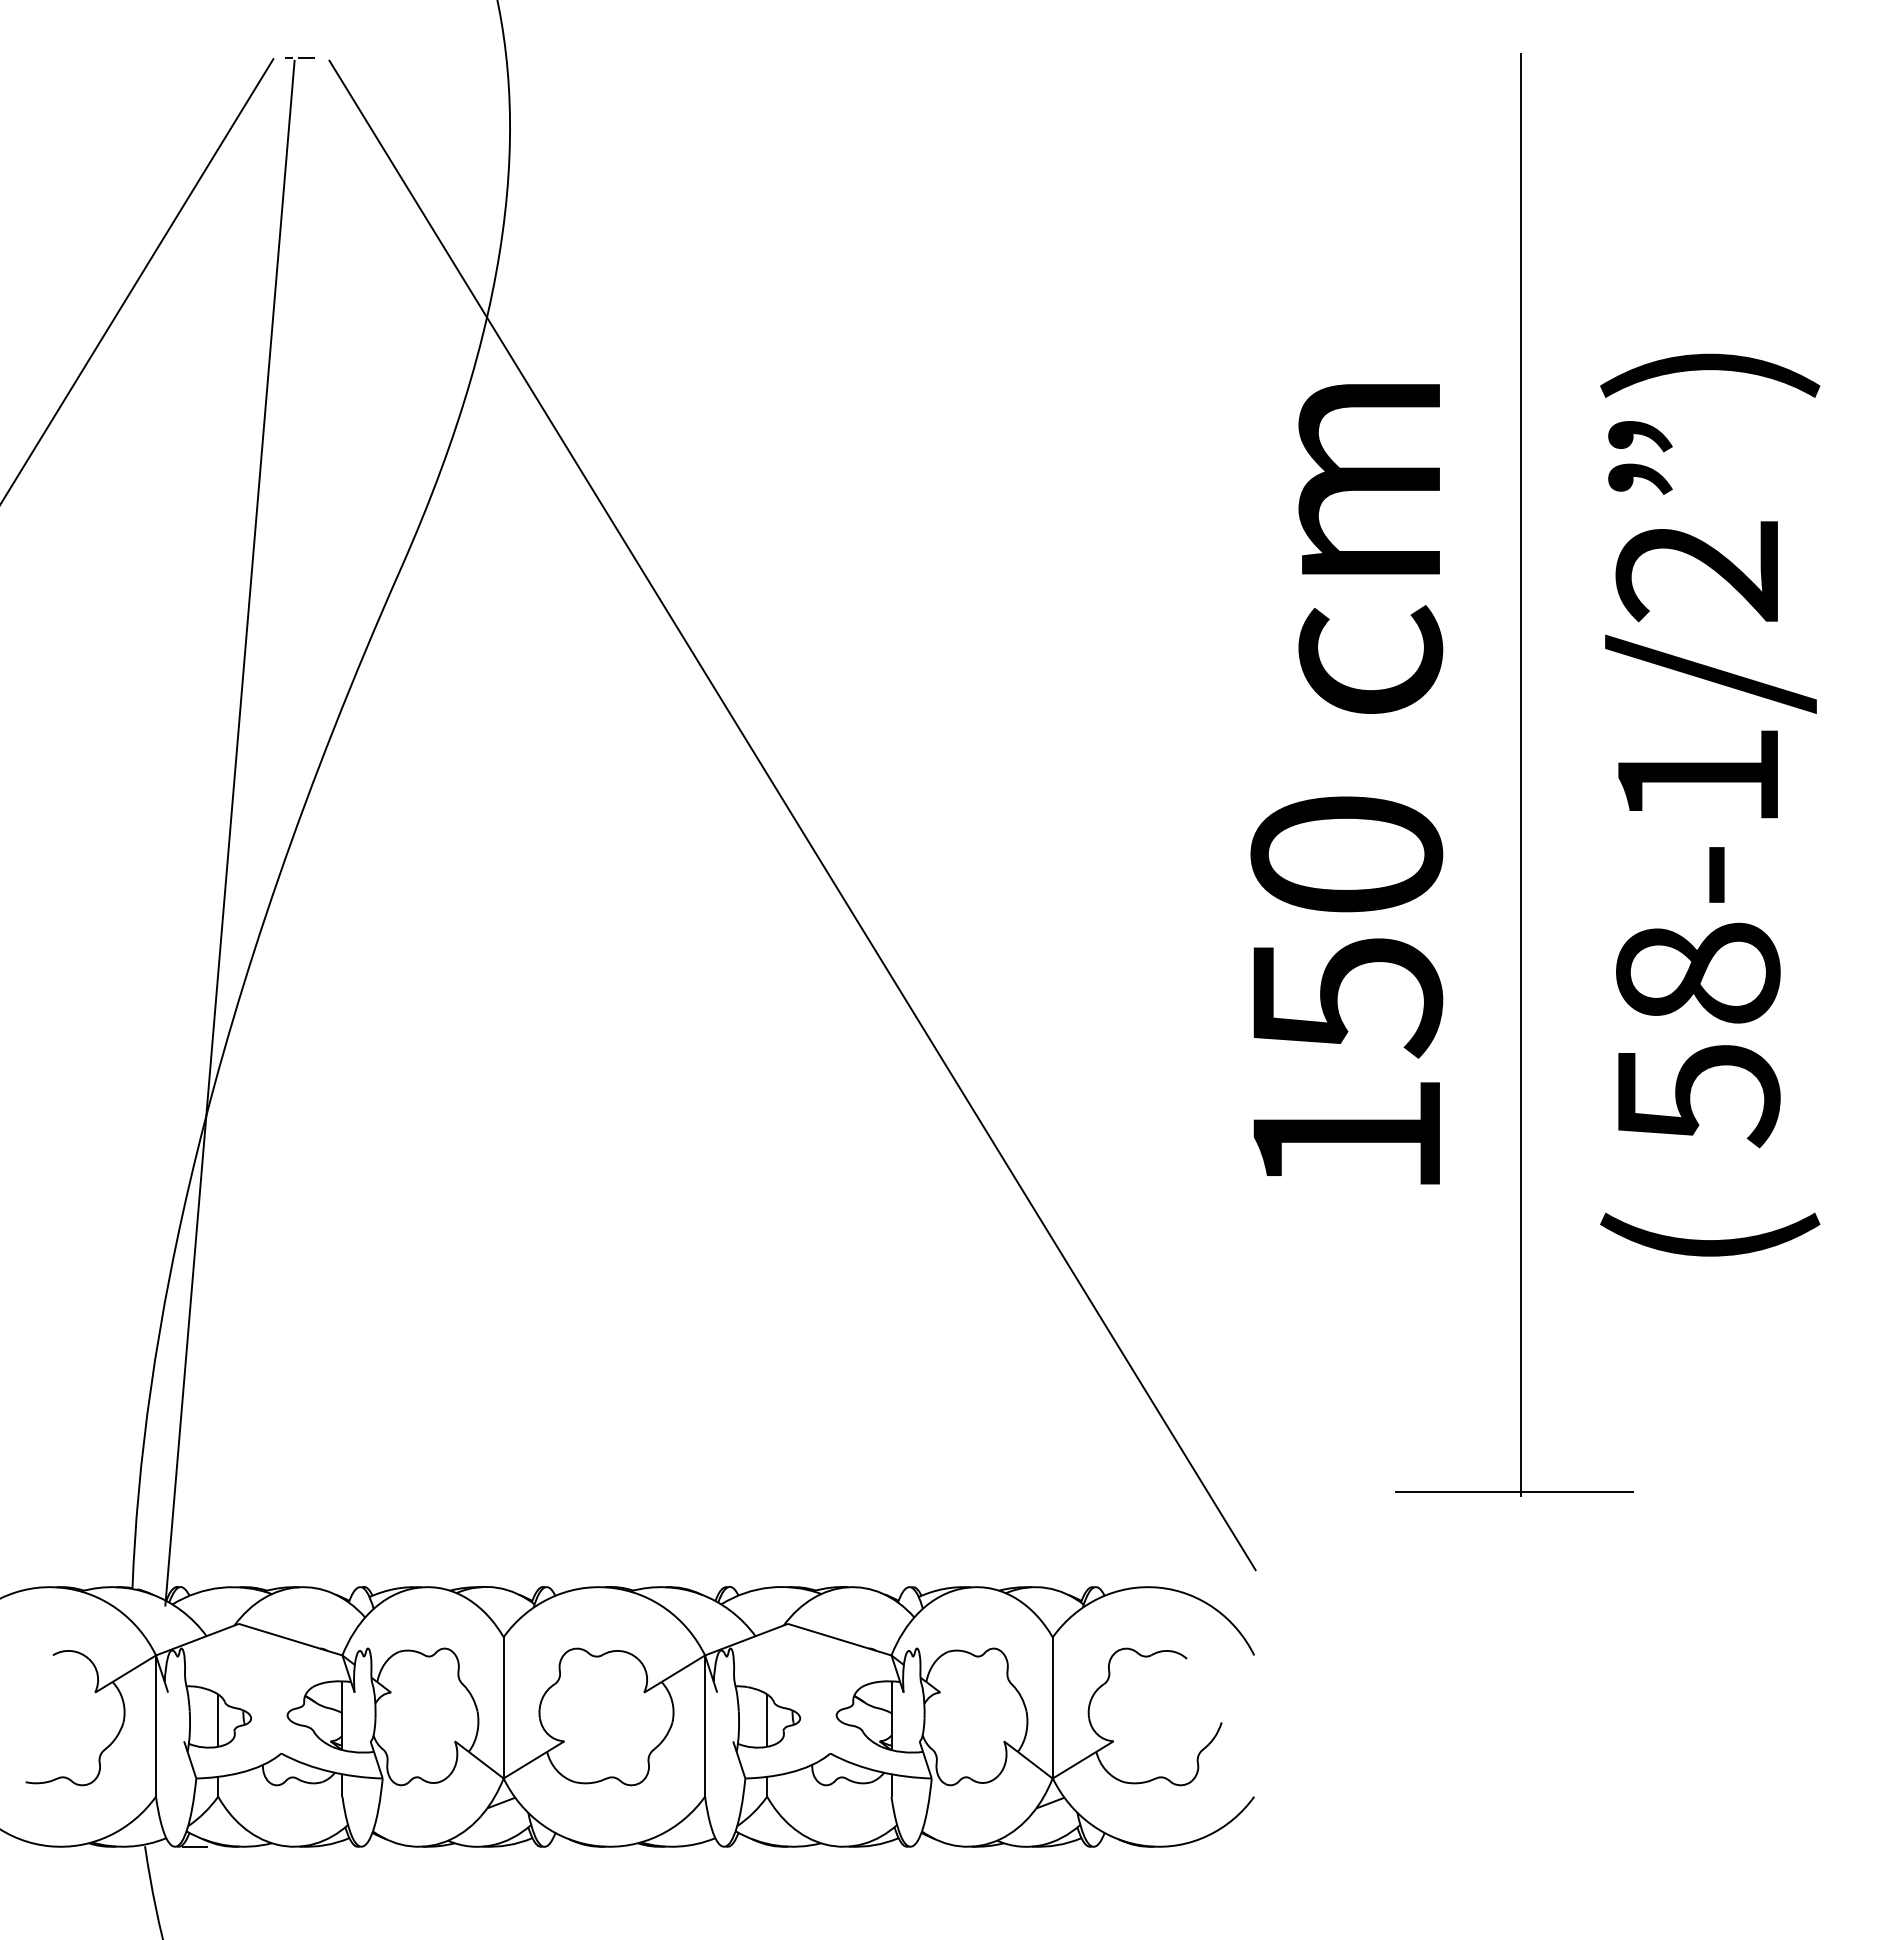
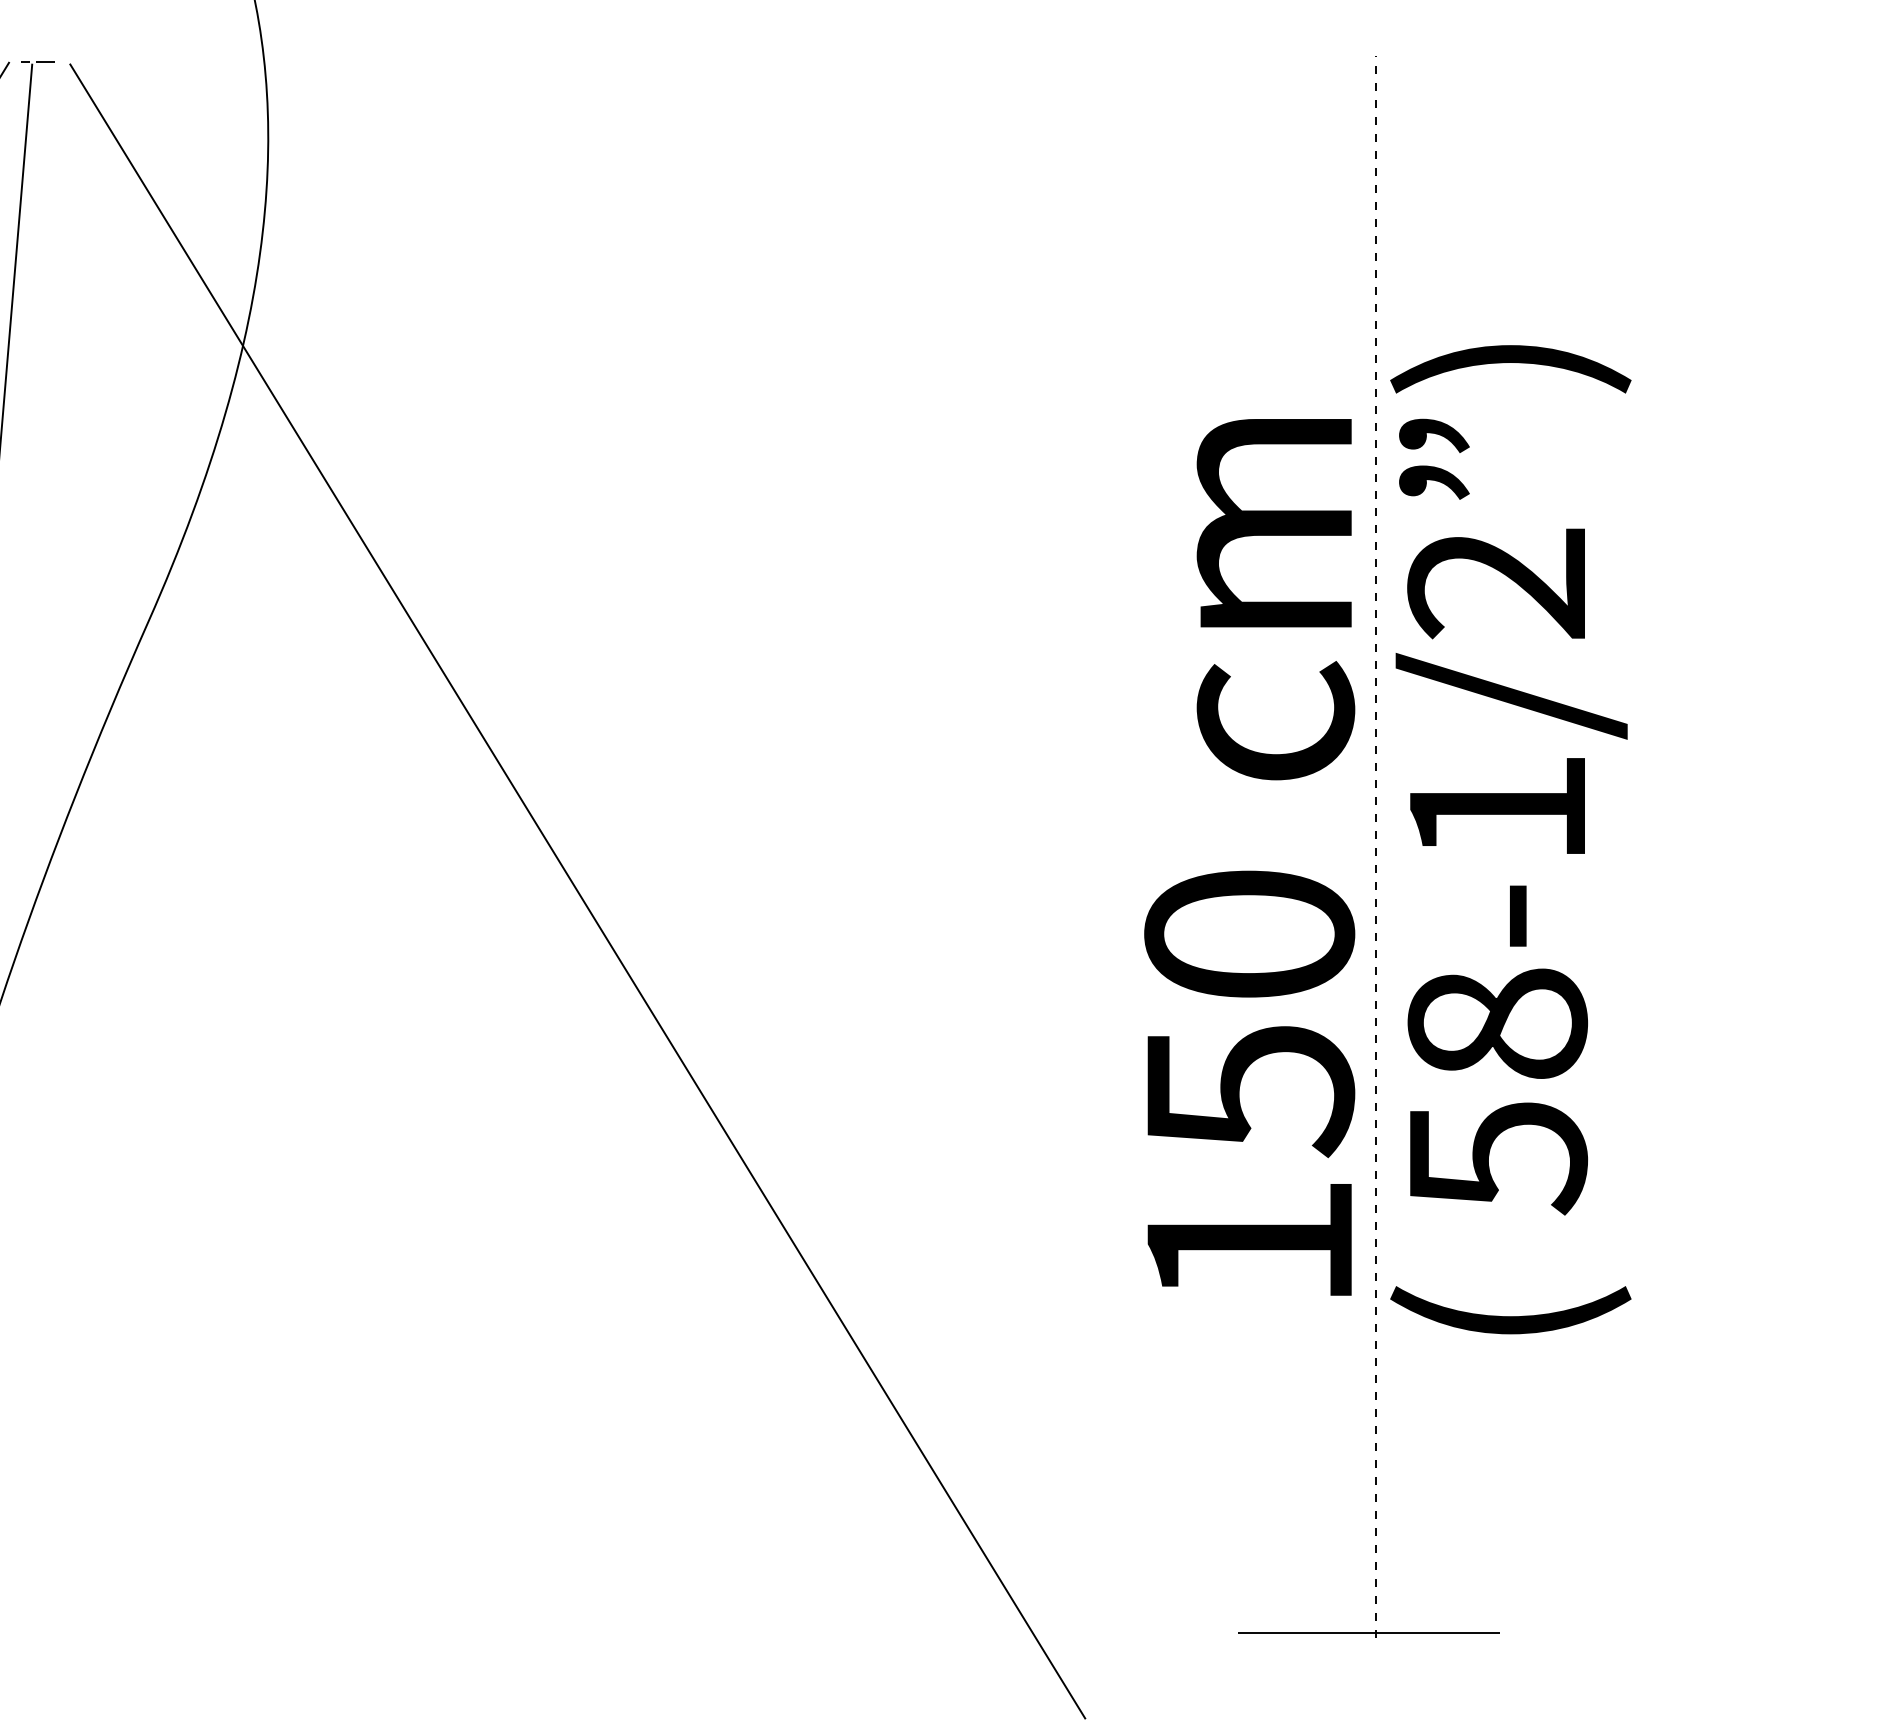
line: (1520, 774) -> (1375, 846), solid -> dashed
text: (1346, 784) -> (1249, 857), moved
text: (1710, 804) -> (1511, 838), moved

